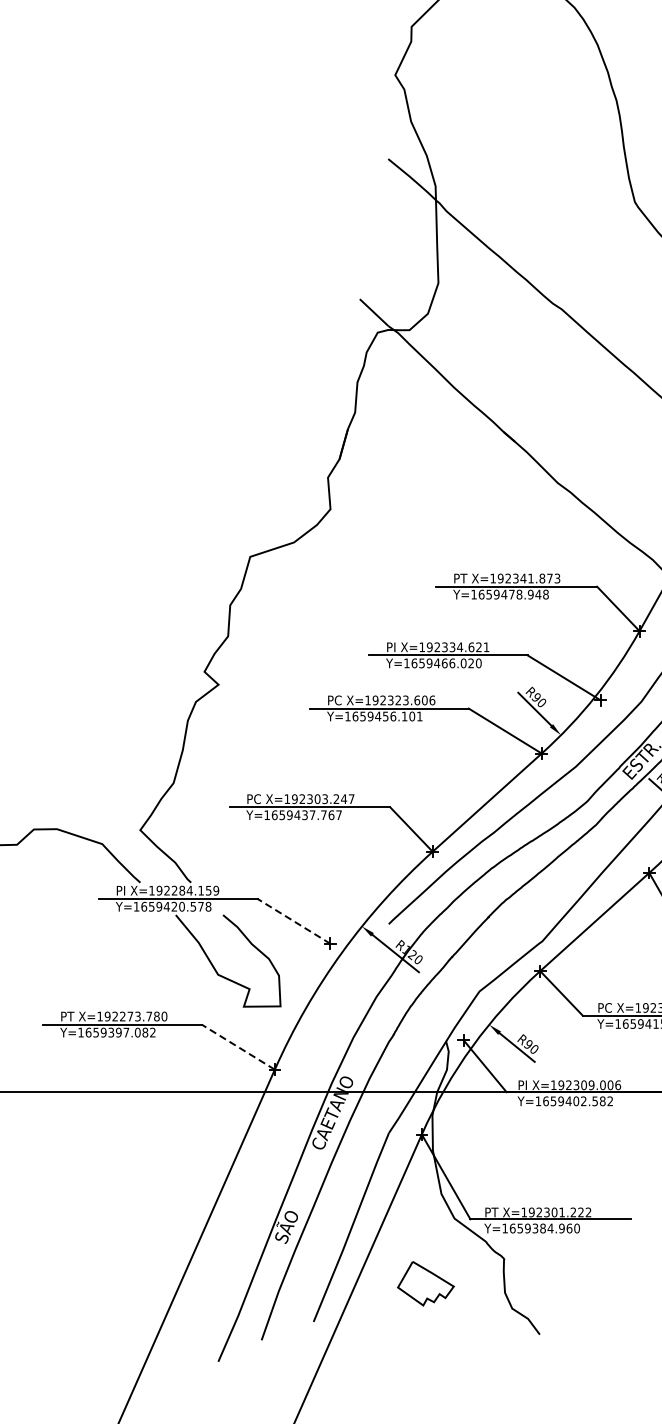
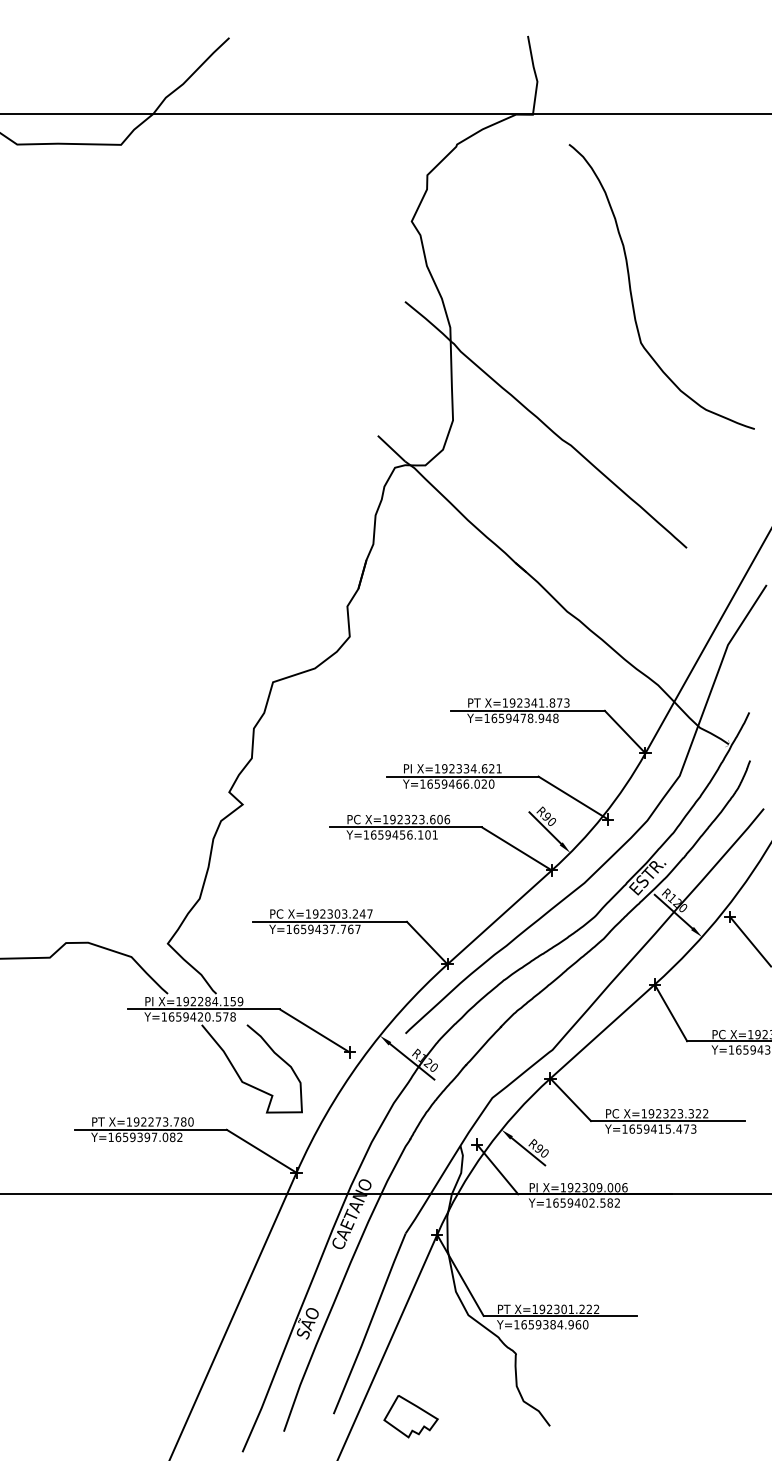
line: (293, 920) -> (314, 1030), dashed -> solid
line: (238, 1047) -> (261, 1151), dashed -> solid
part: (425, 1283) -> (410, 1416), moved

